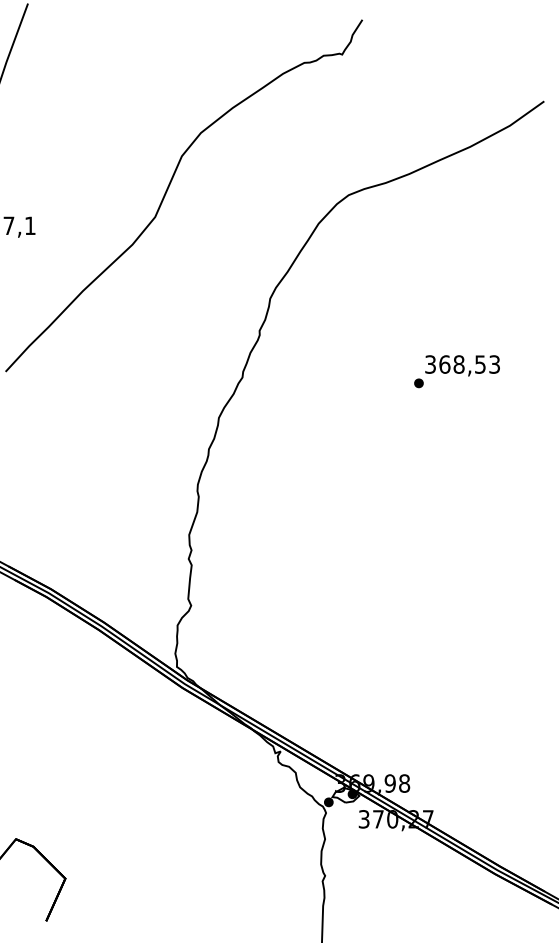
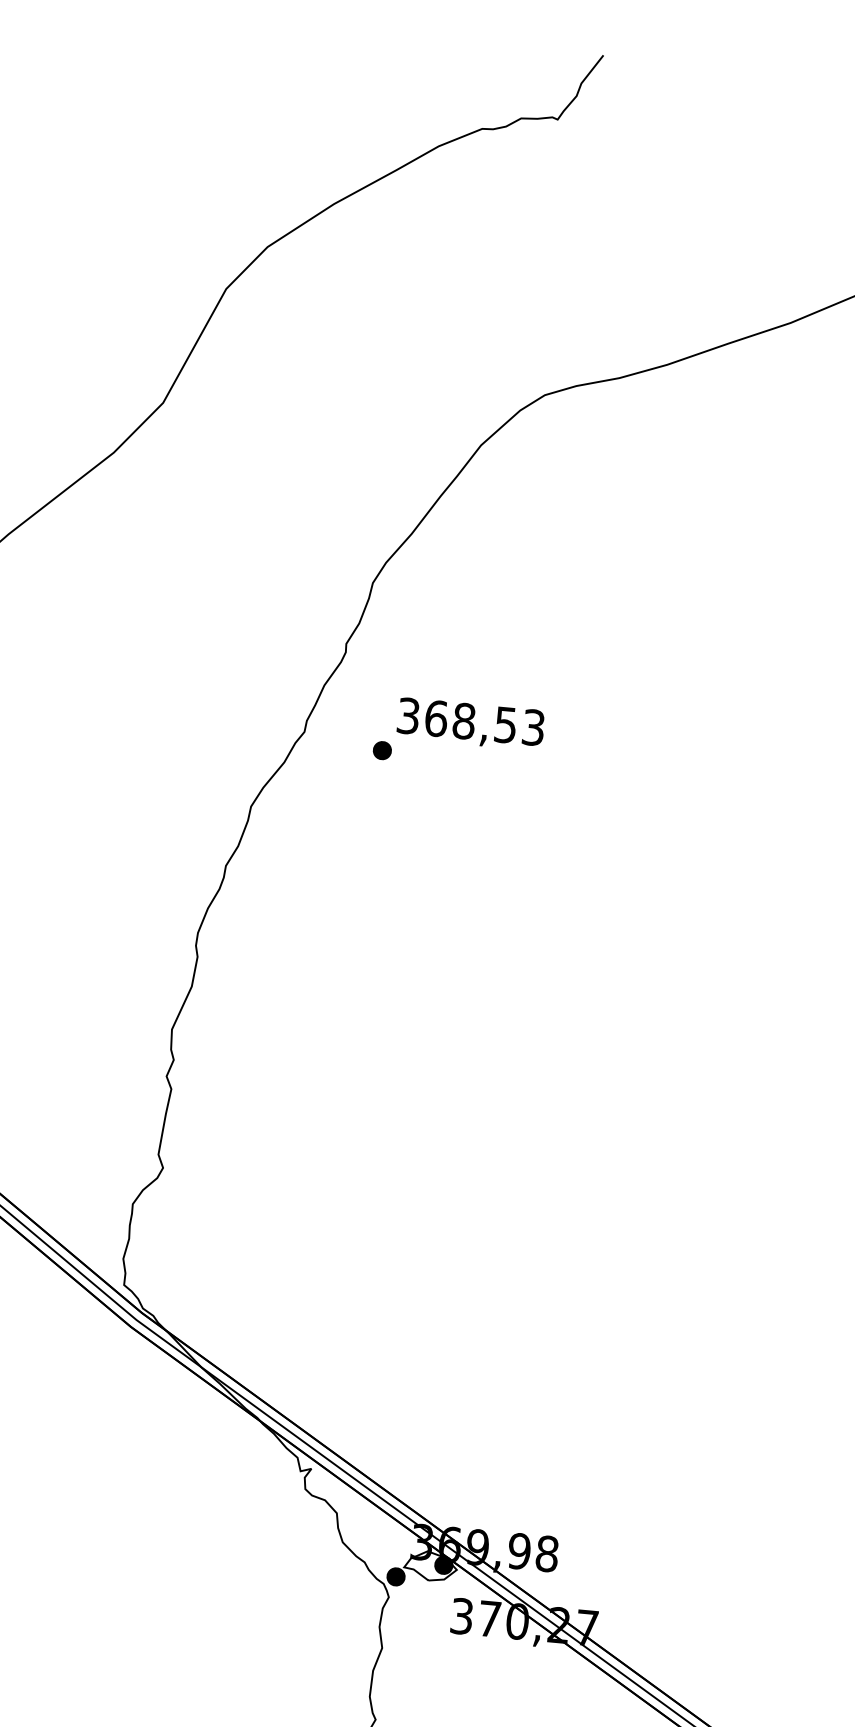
text: (456, 371) -> (457, 734), moved

